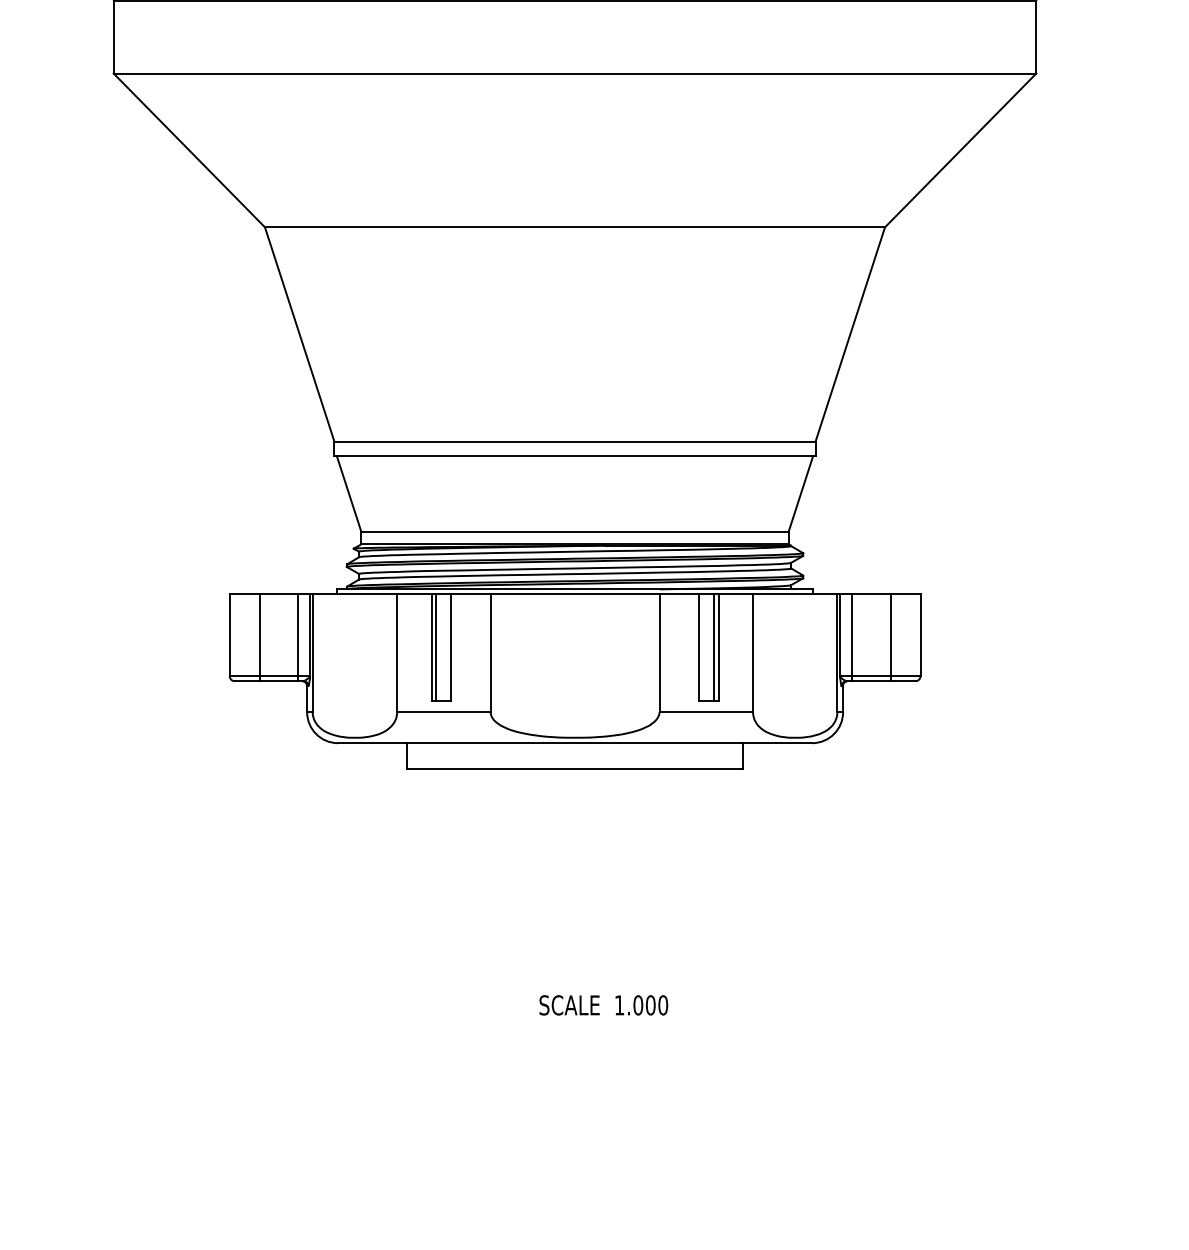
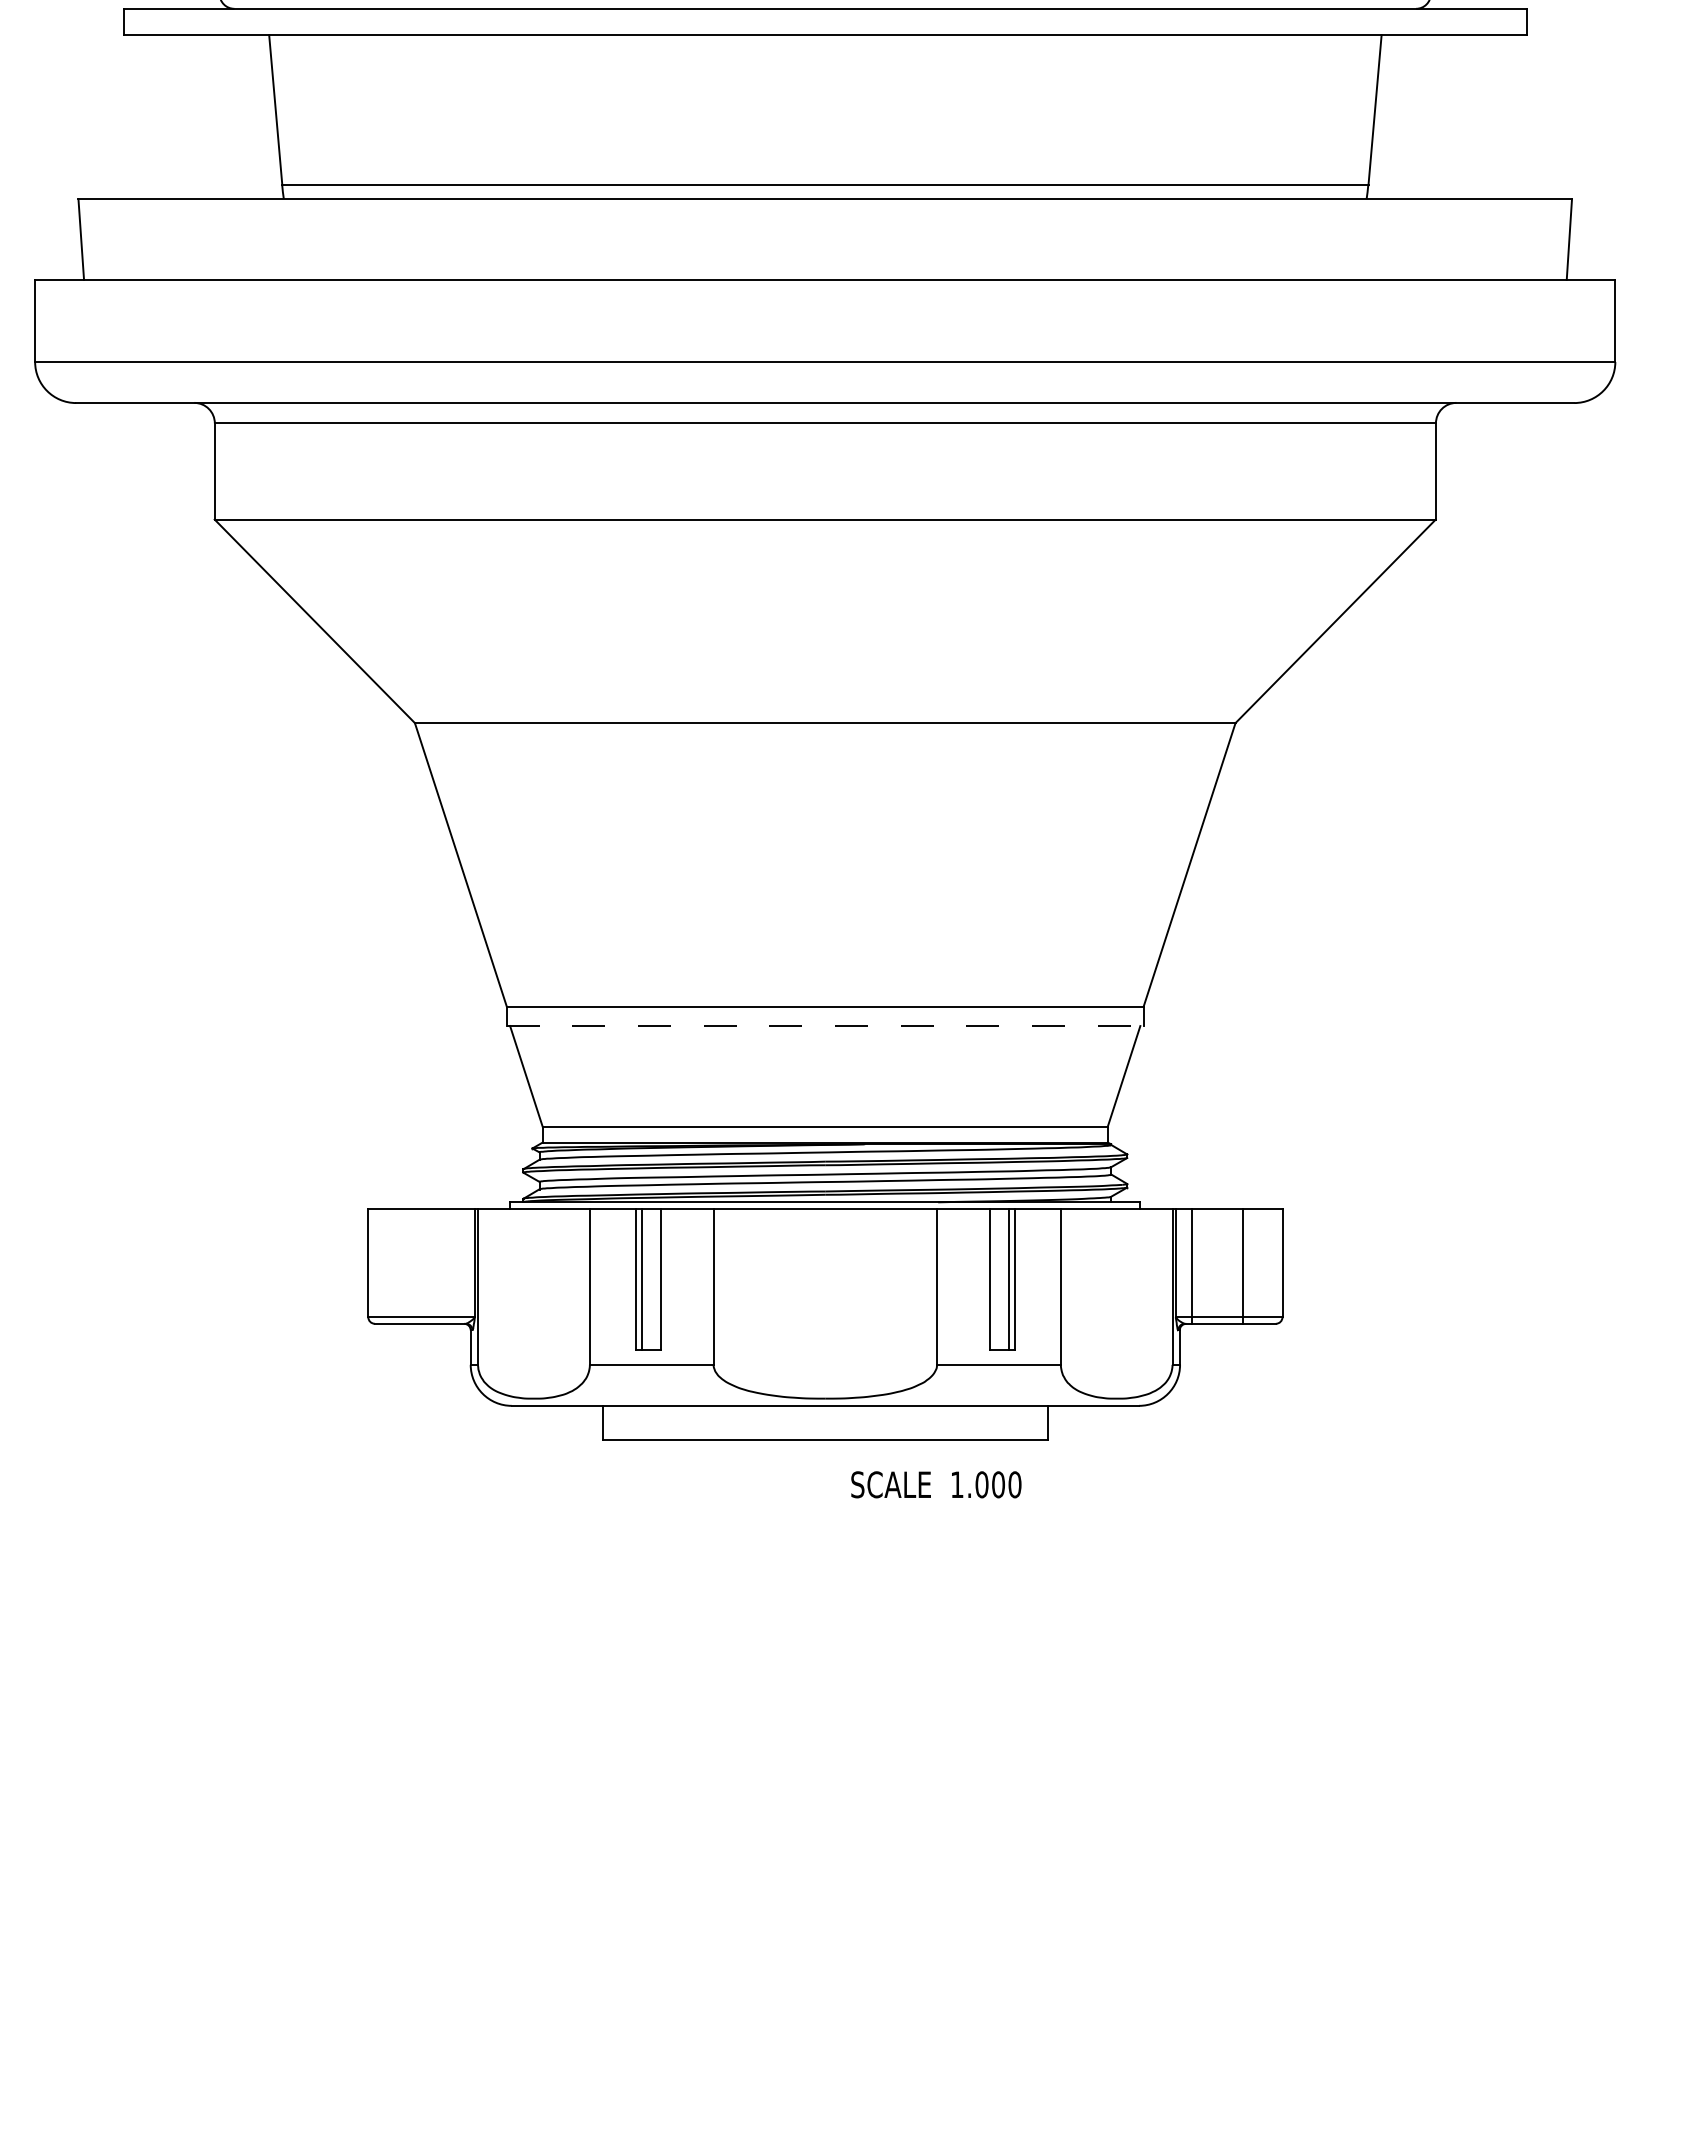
line: (575, 456) -> (825, 1026), solid -> dashed
line: (259, 637) -> (407, 1265), removed
line: (297, 637) -> (458, 1265), removed
text: (603, 1005) -> (936, 1484), moved

